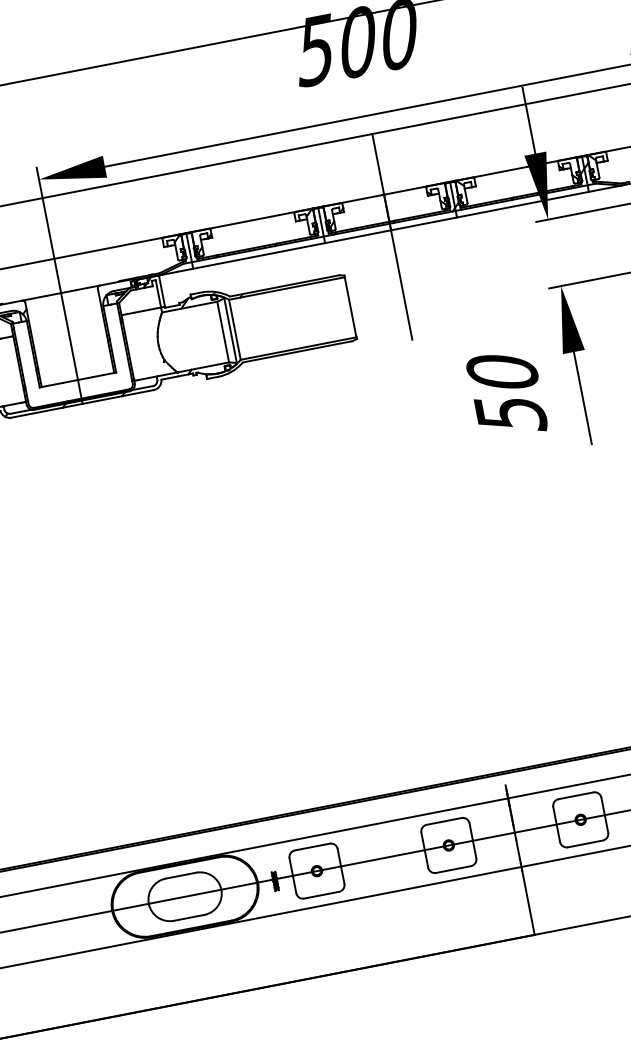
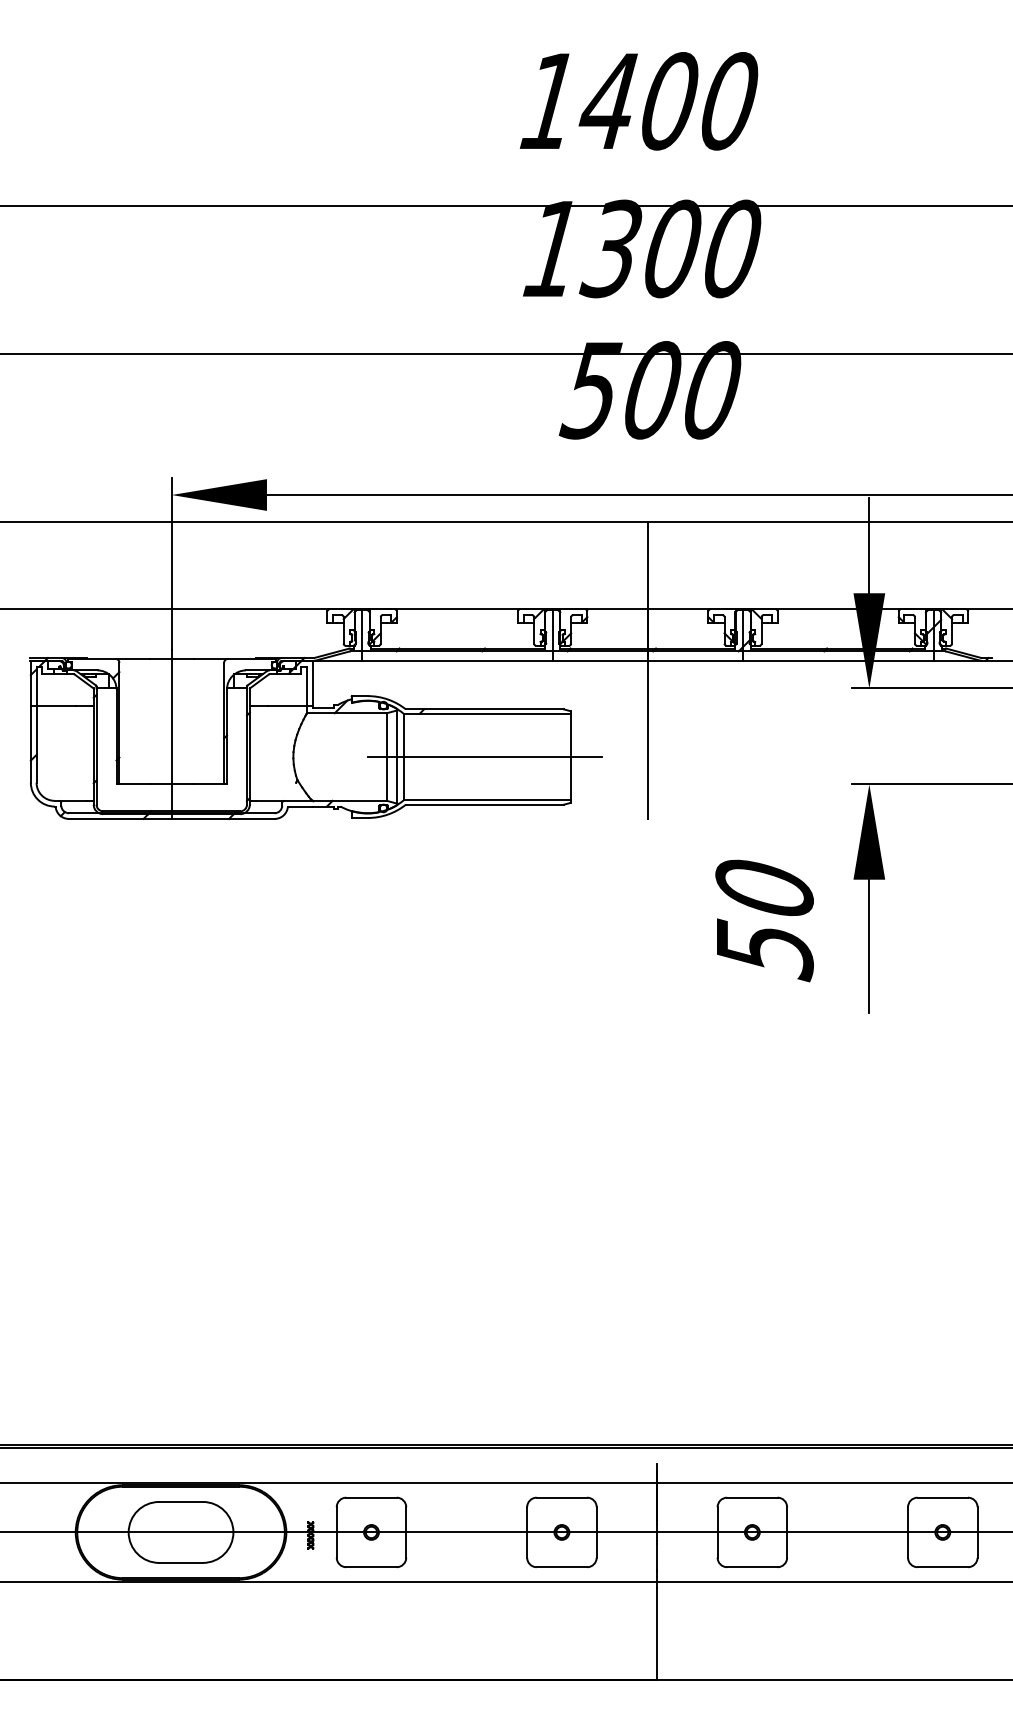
line: (290, 319) -> (484, 757), added

